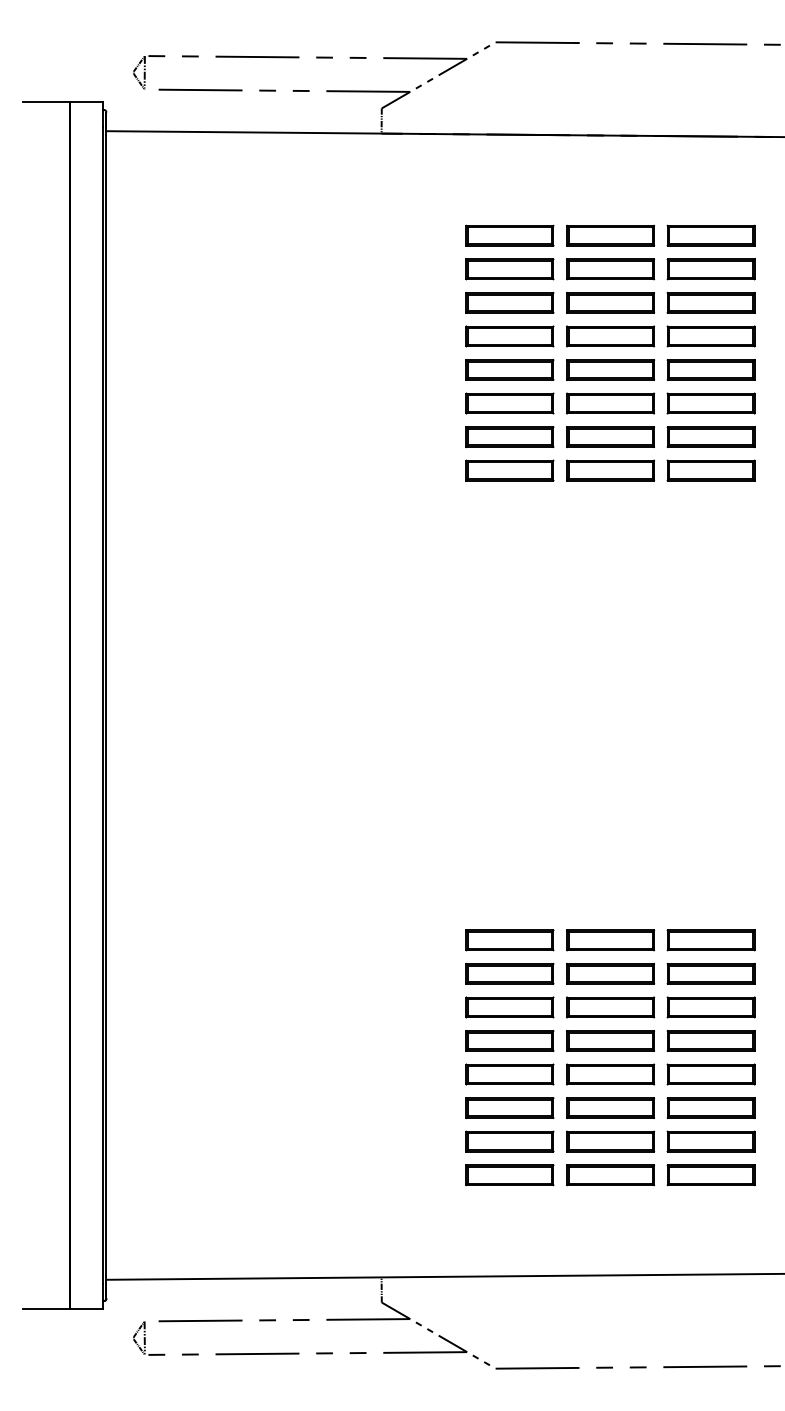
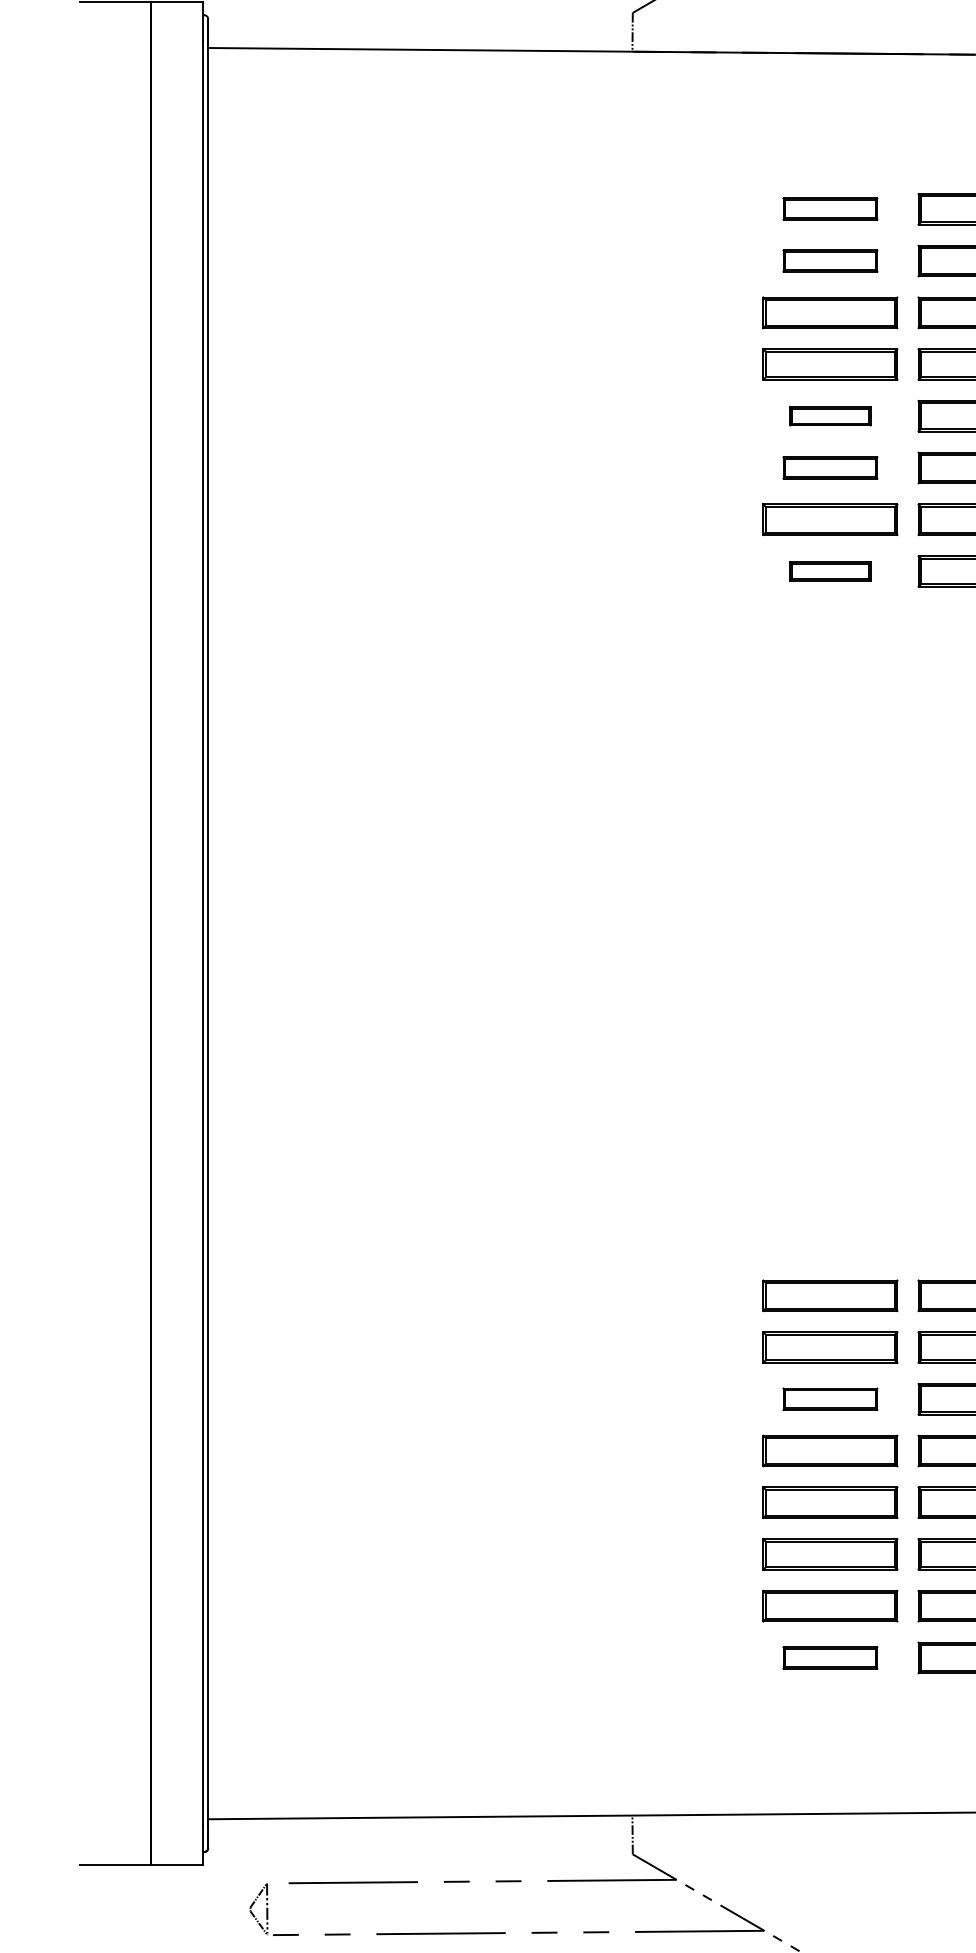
part: (509, 235) -> (829, 208), size x0.7
part: (509, 269) -> (829, 261), size x0.7
part: (509, 369) -> (829, 415), size x0.6
part: (509, 403) -> (829, 467), size x0.7
part: (509, 470) -> (829, 571), size x0.6
part: (509, 1007) -> (829, 1399), size x0.7
part: (509, 1175) -> (829, 1658), size x0.7

